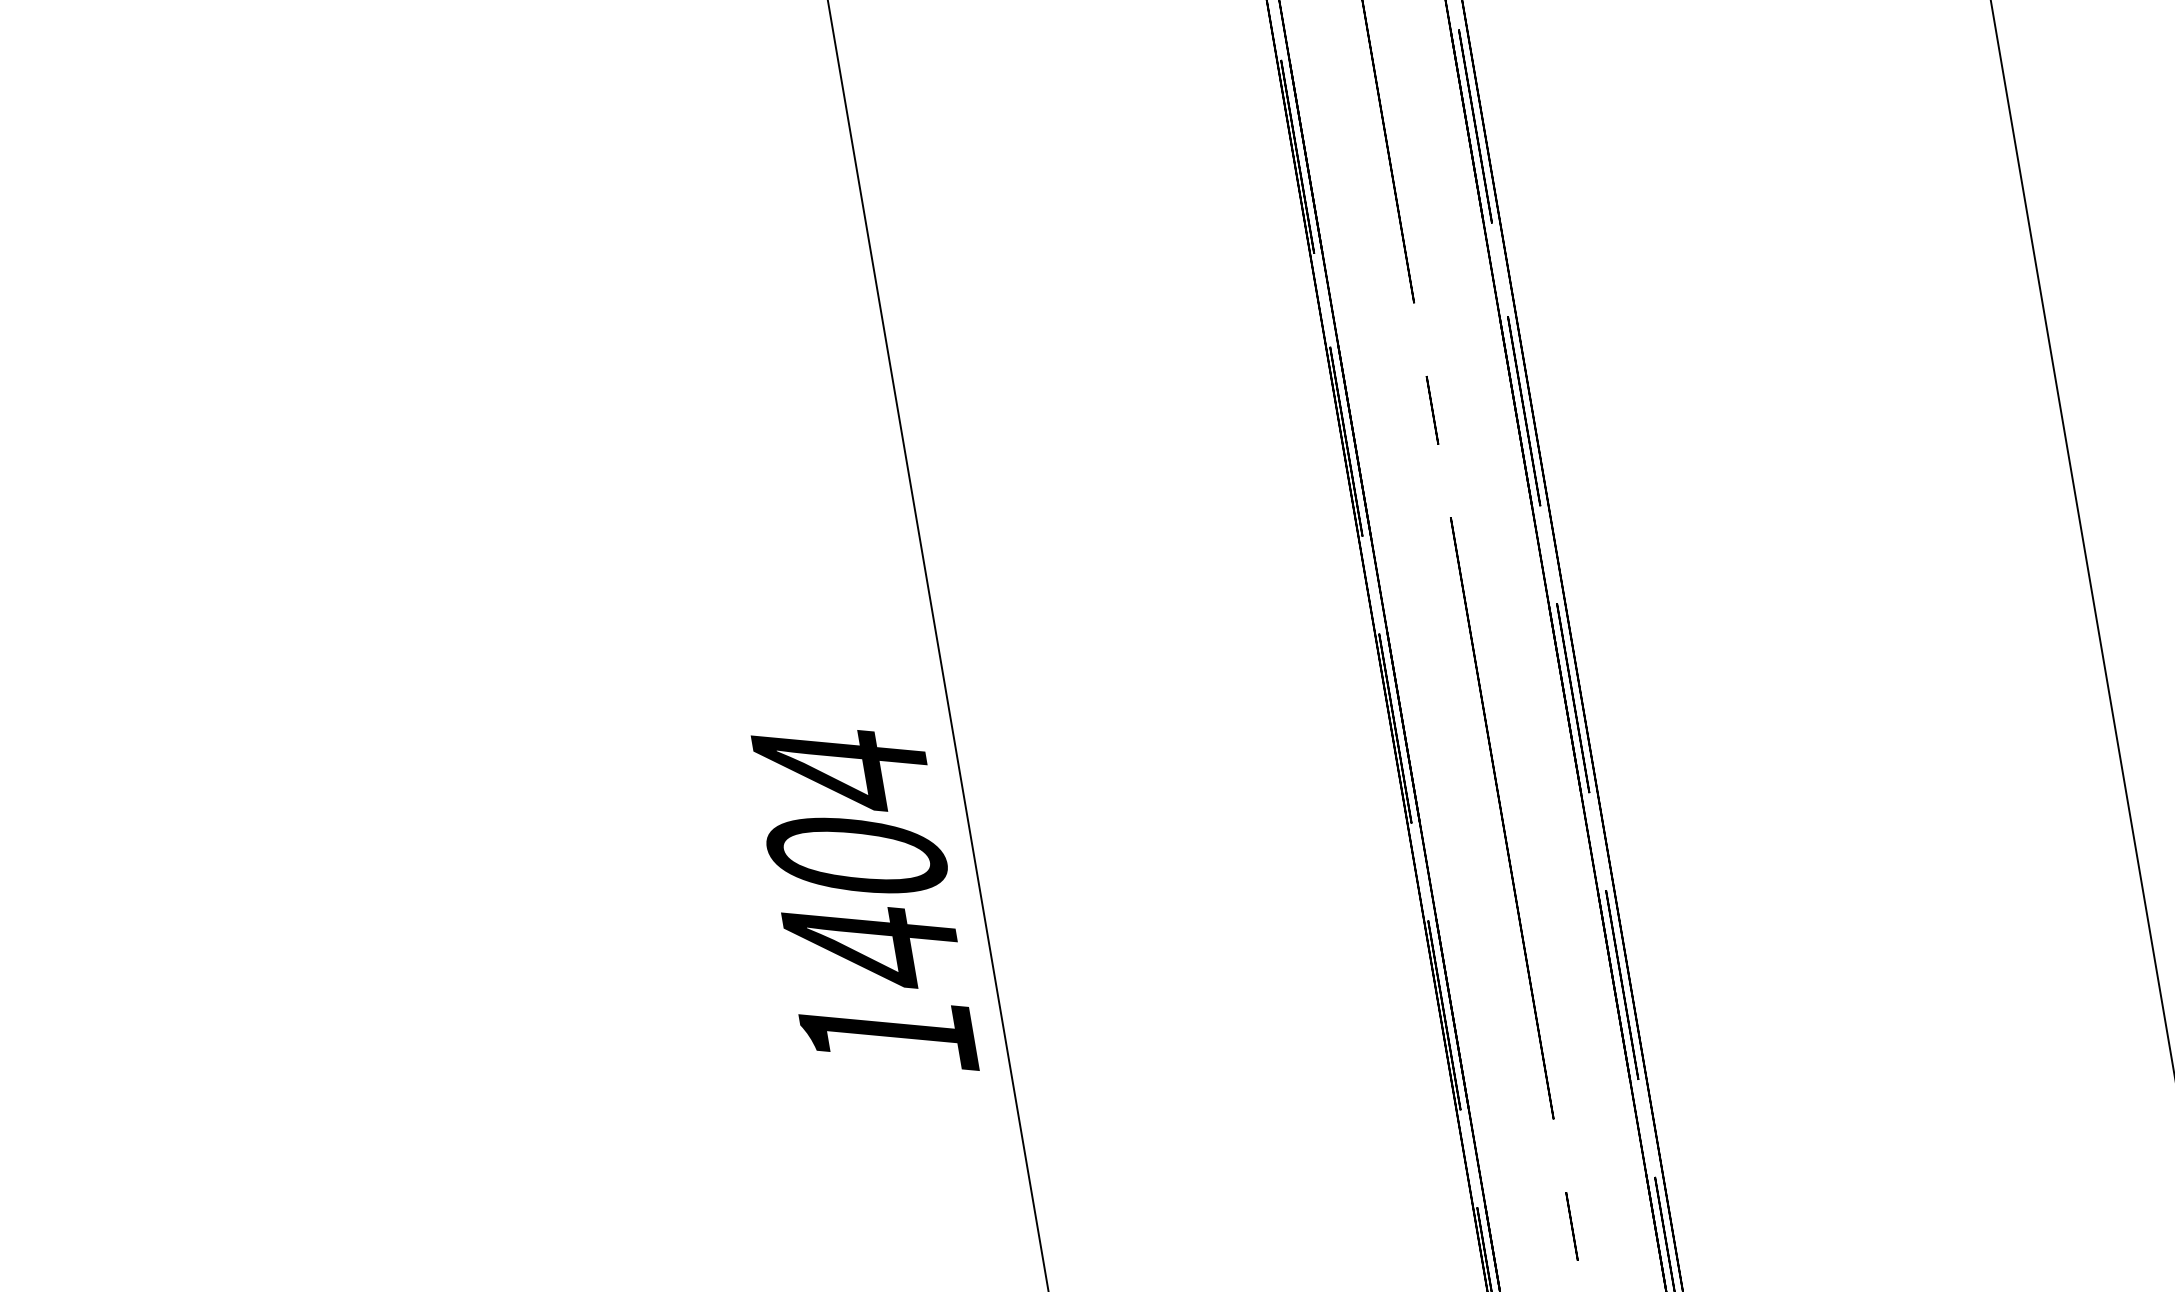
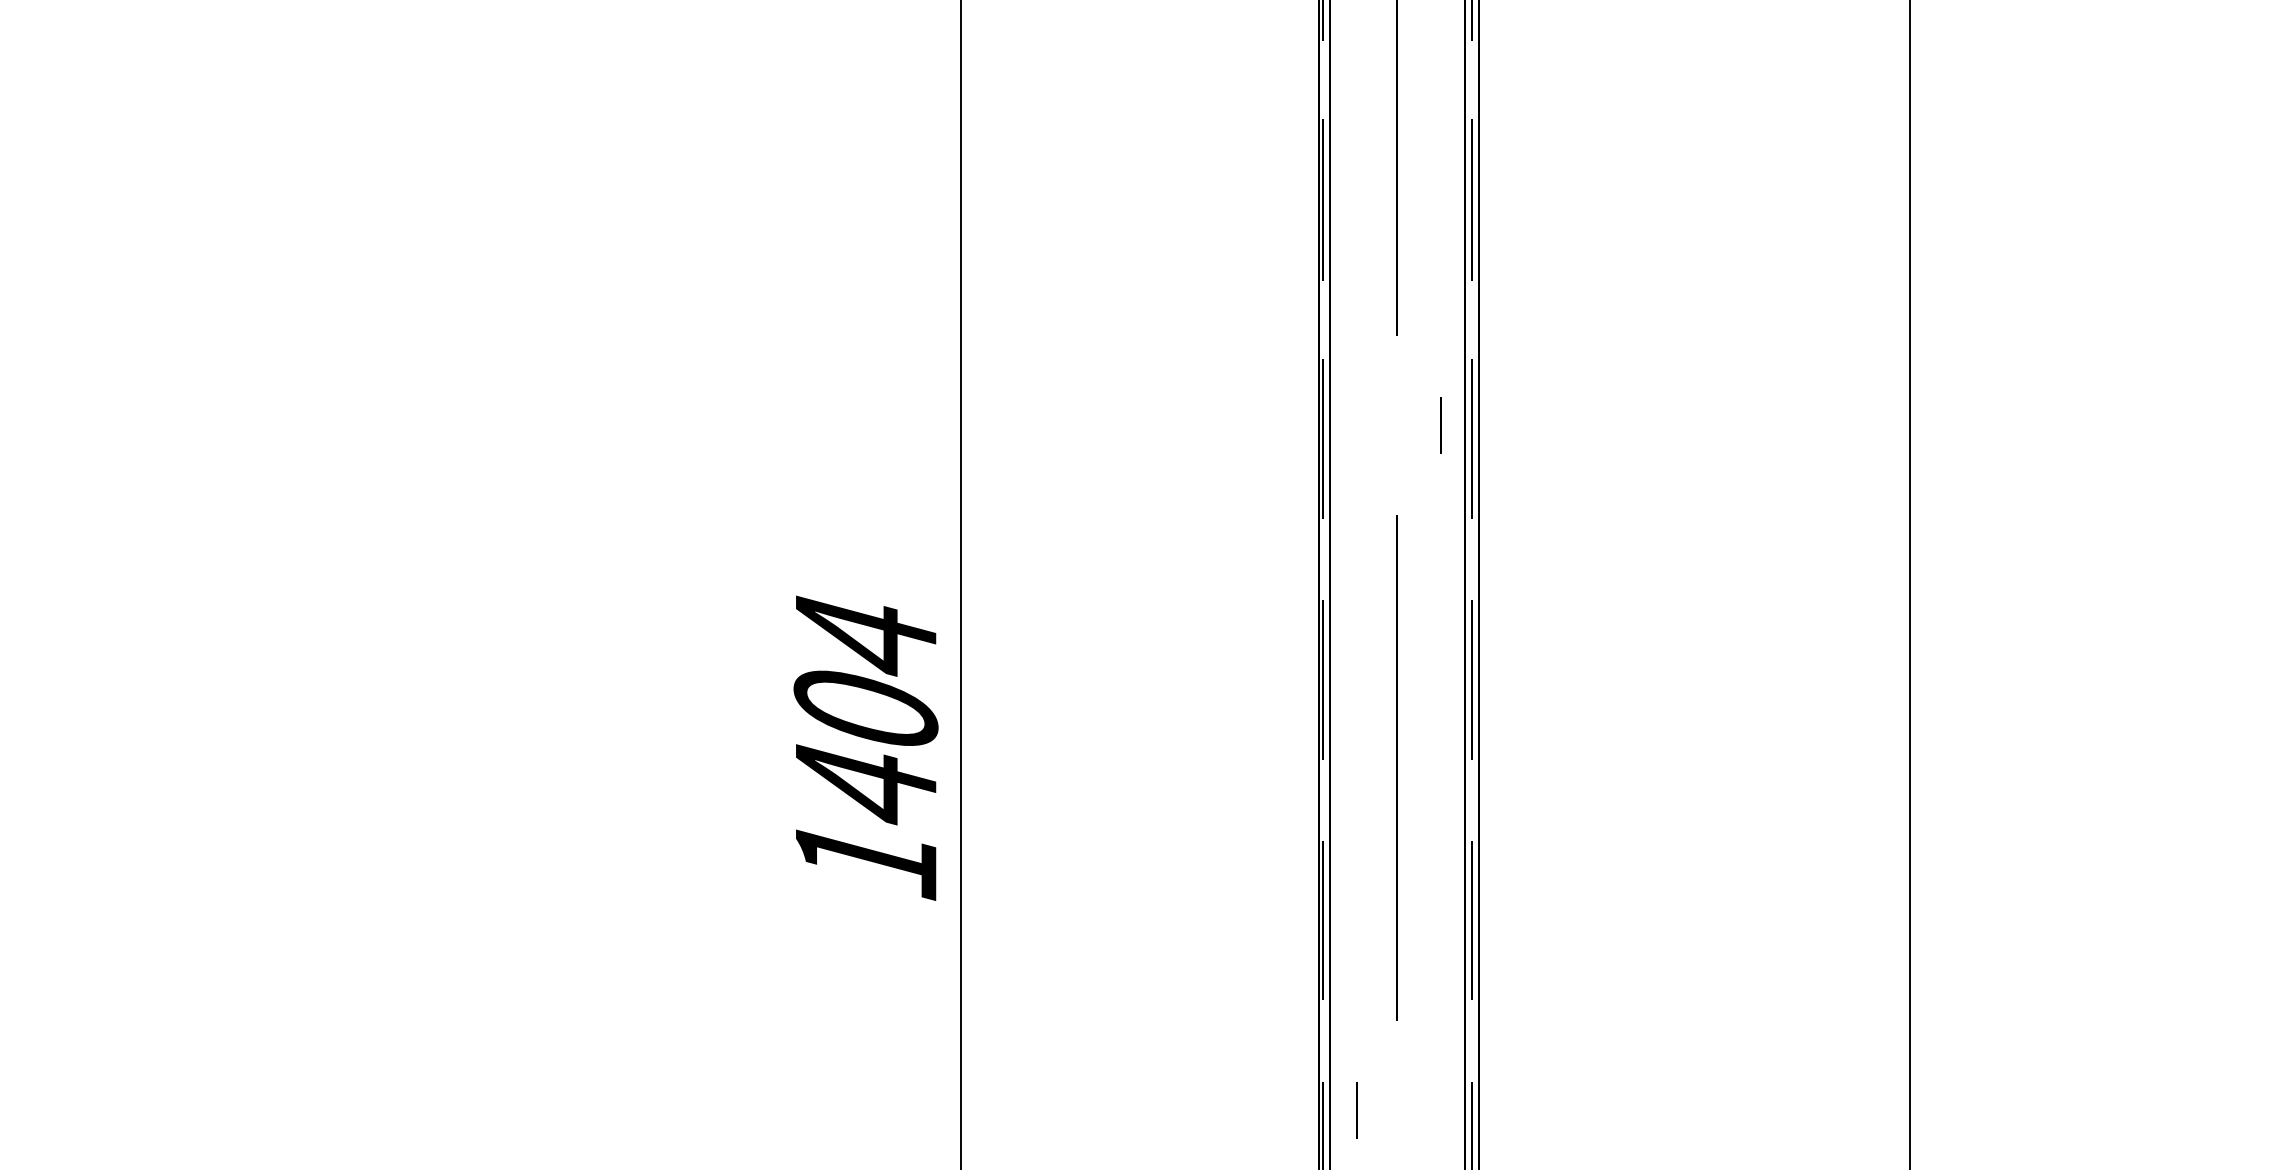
line: (1431, 410) -> (1440, 425), moved
line: (1571, 1226) -> (1356, 1110), moved

